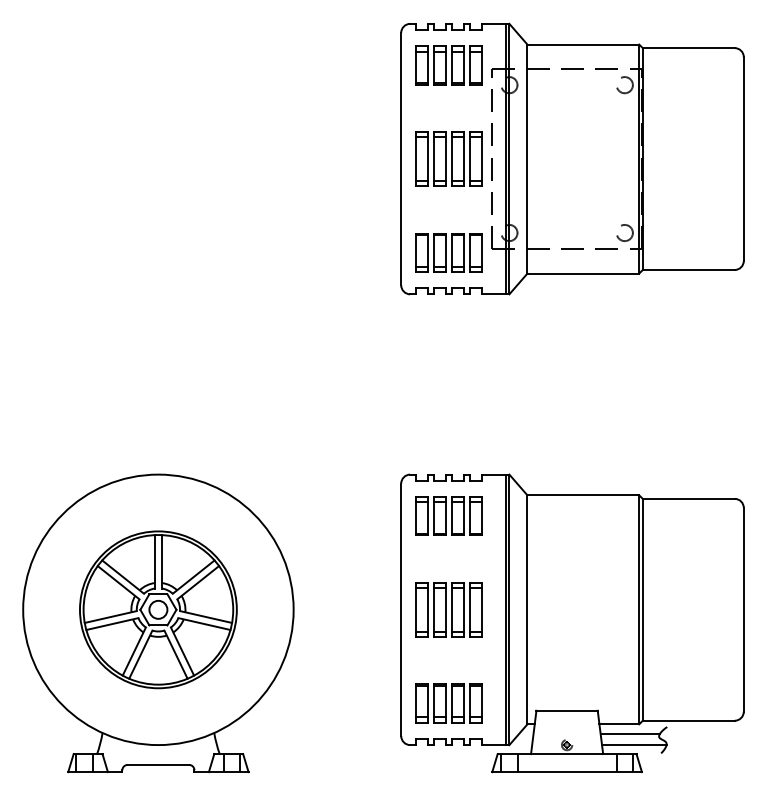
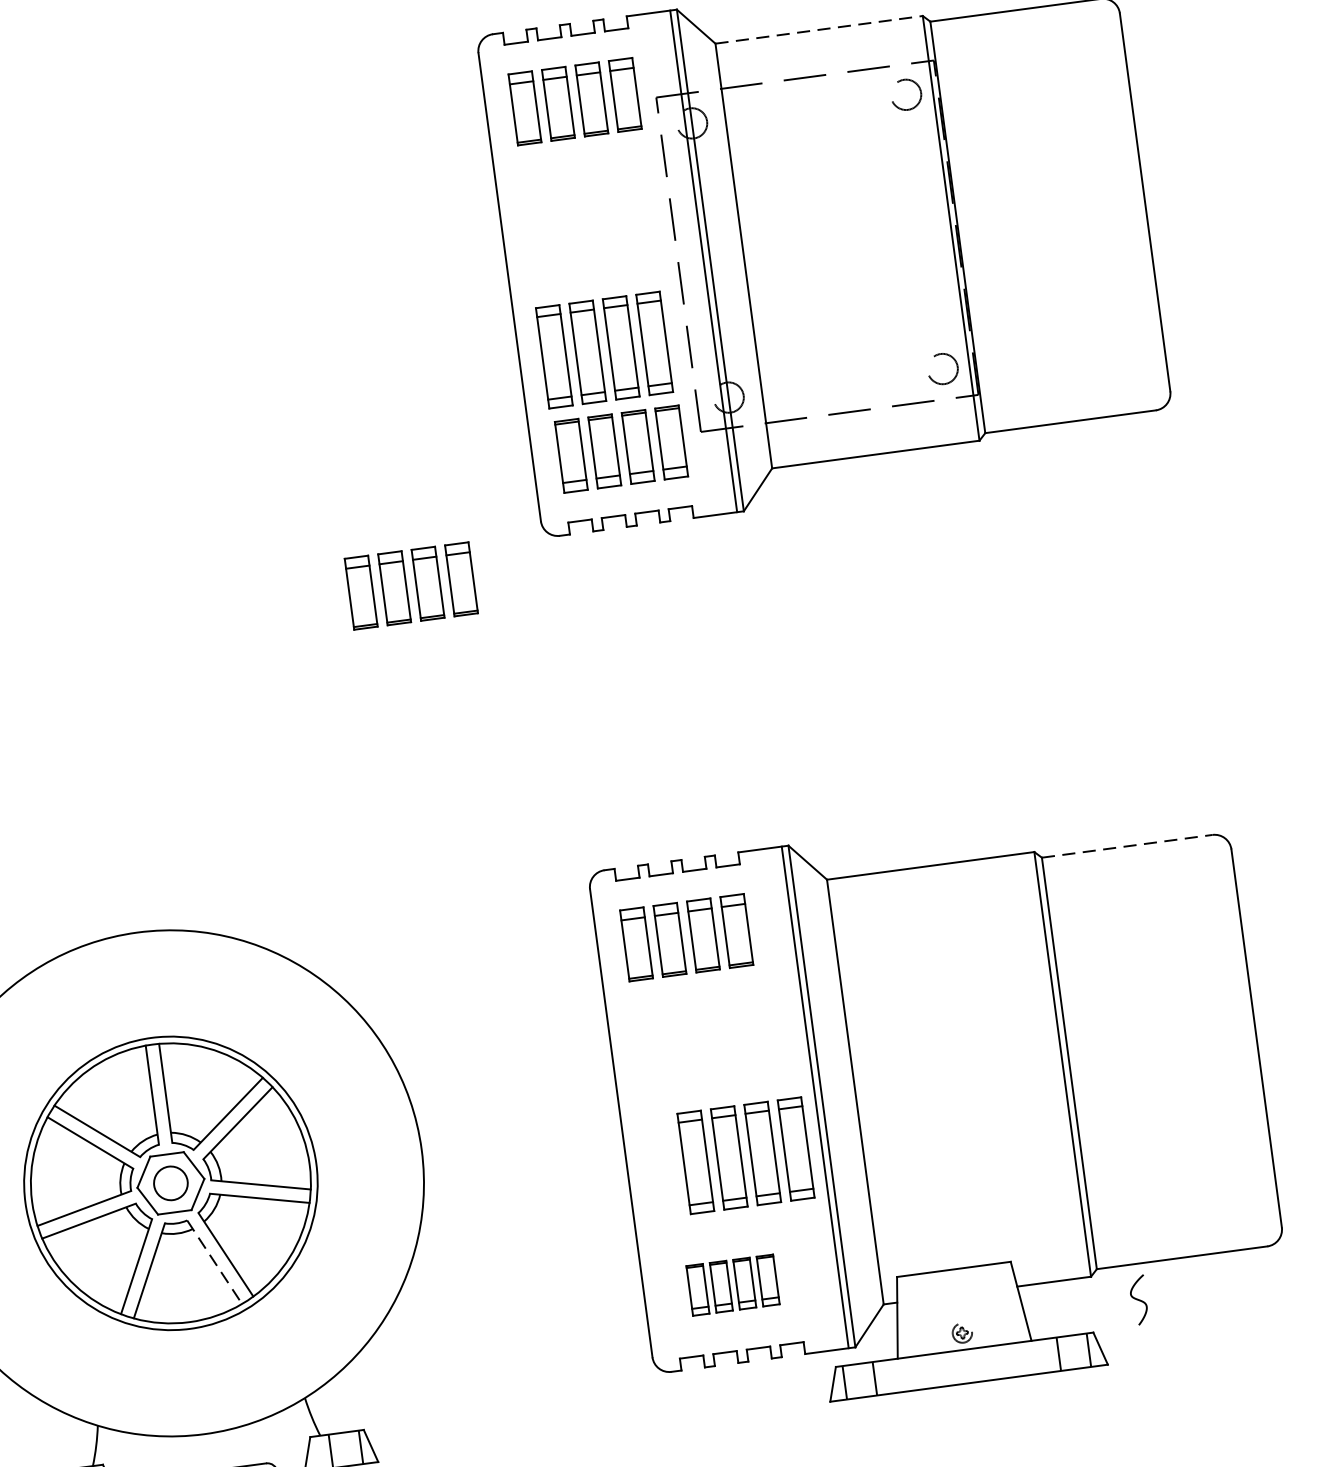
line: (583, 44) -> (819, 29), solid -> dashed
part: (448, 158) -> (603, 349), moved
part: (327, 310) -> (410, 586), added
line: (688, 498) -> (1126, 845), solid -> dashed
part: (448, 609) -> (744, 1155), moved
line: (176, 654) -> (215, 1261), solid -> dashed
part: (448, 703) -> (732, 1285), size x0.7
line: (630, 733) -> (1077, 1295), removed
line: (633, 744) -> (1085, 1315), removed

